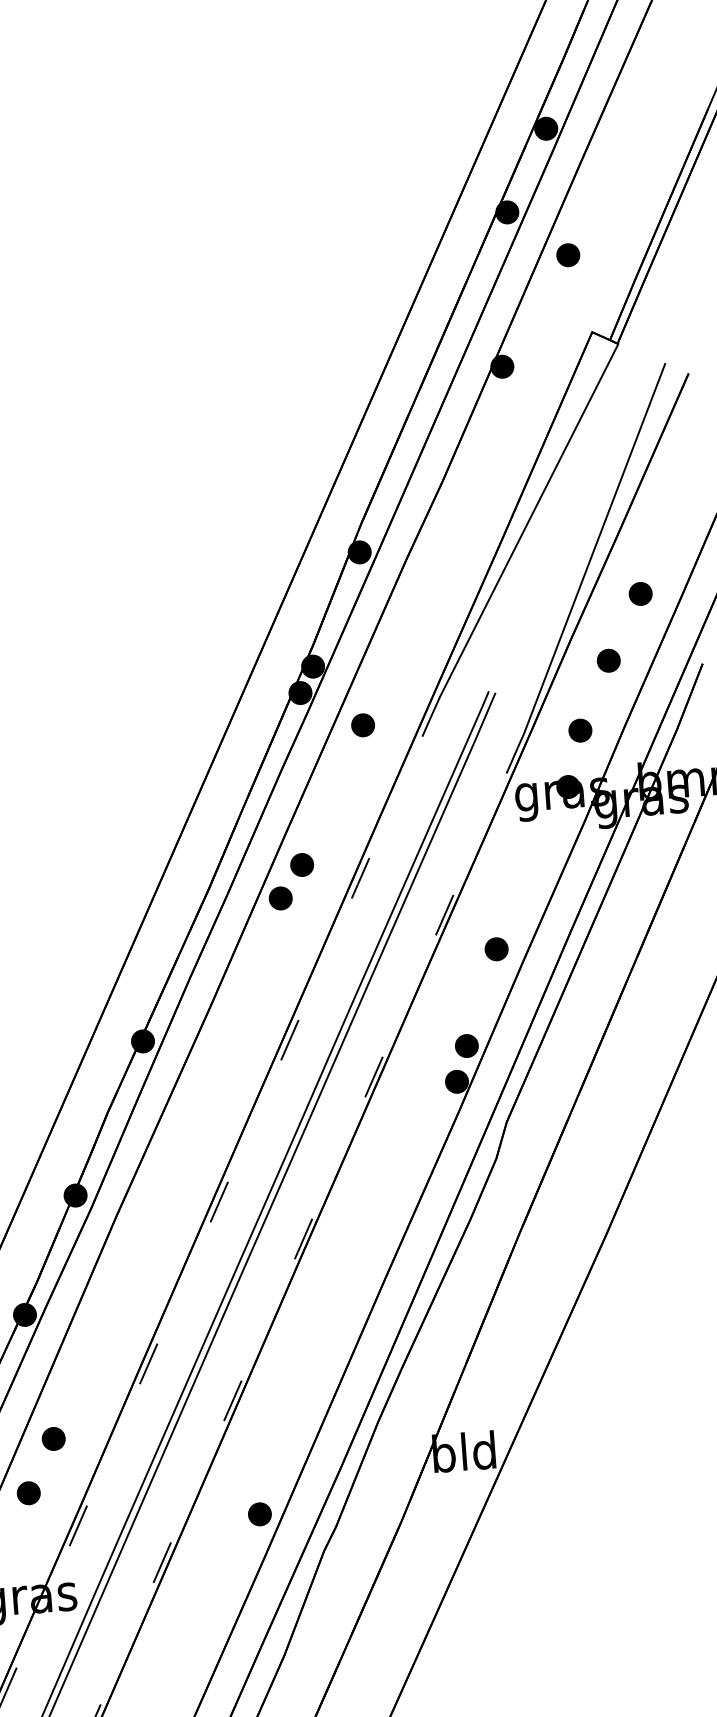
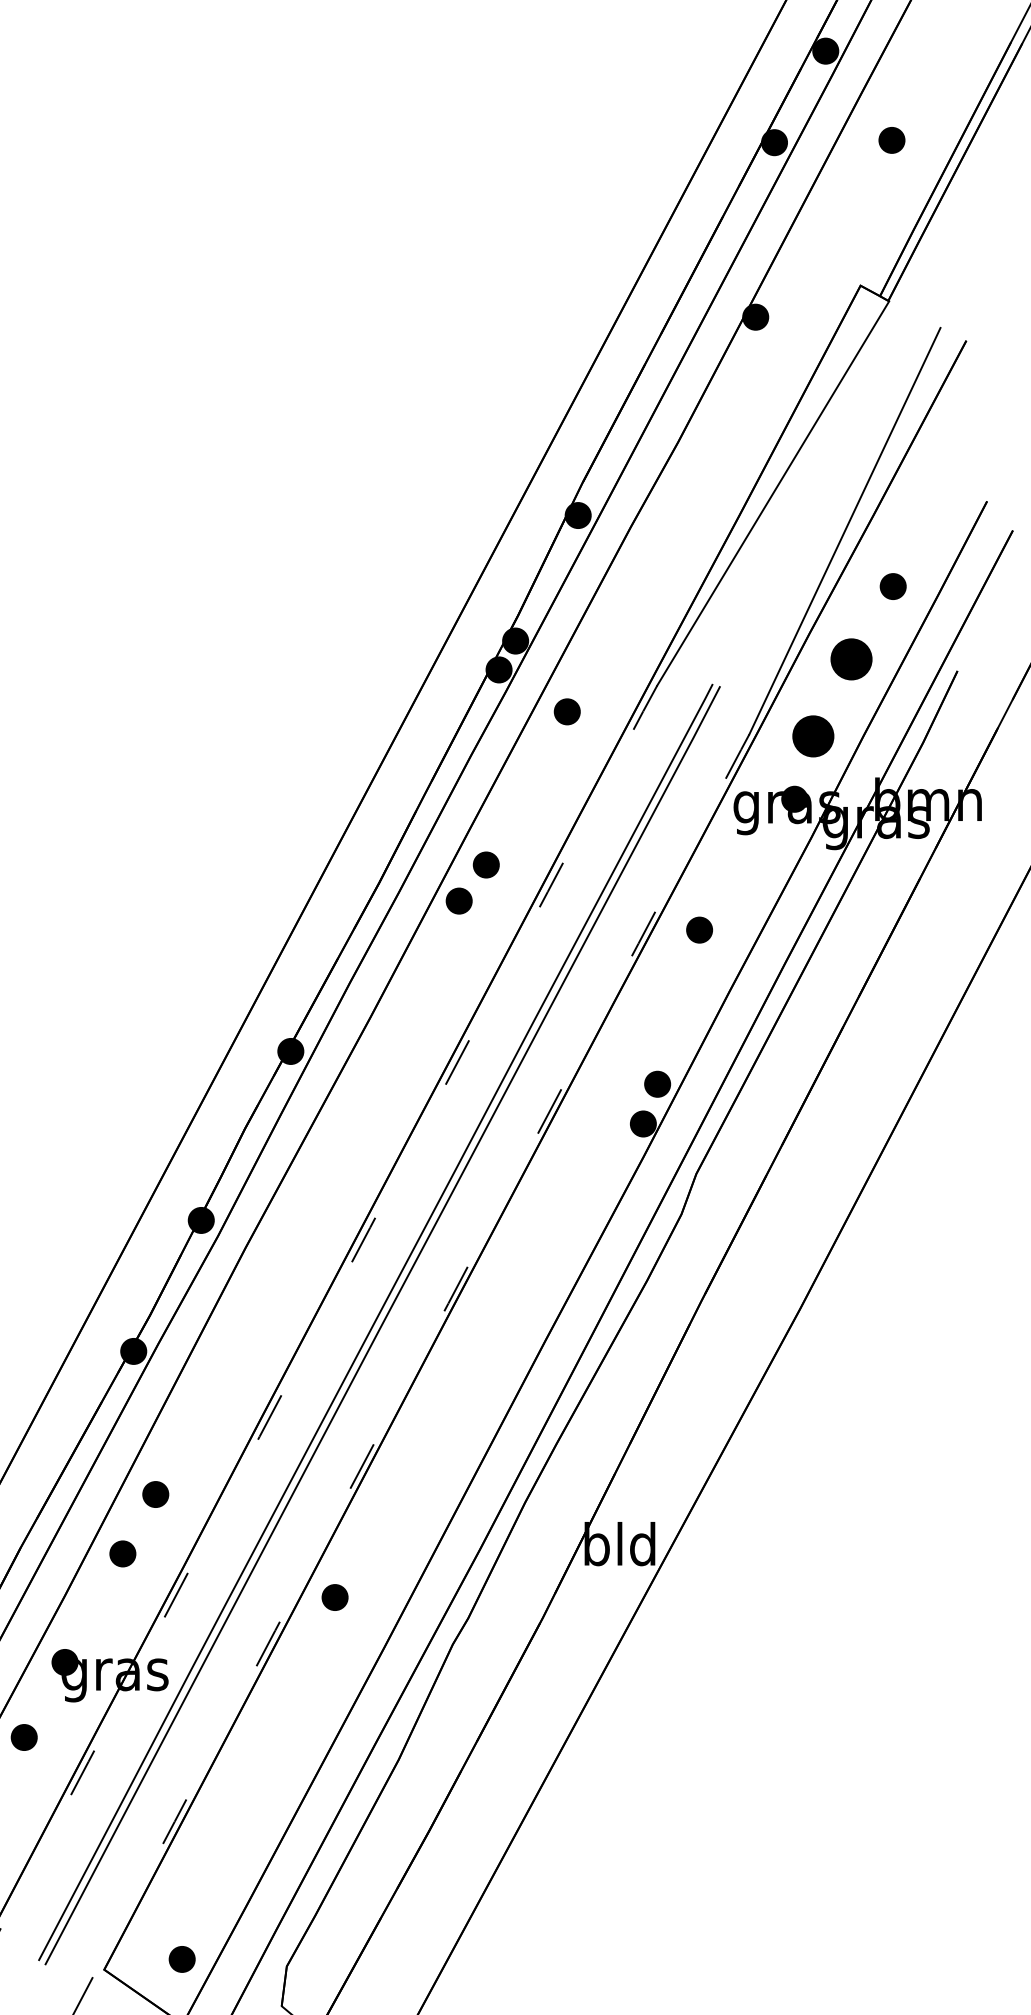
part: (567, 255) -> (891, 140), moved
part: (608, 660) -> (850, 659), size x1.6
part: (579, 730) -> (812, 736), size x1.6
part: (496, 948) -> (699, 929), moved
part: (259, 1514) -> (334, 1597), moved

